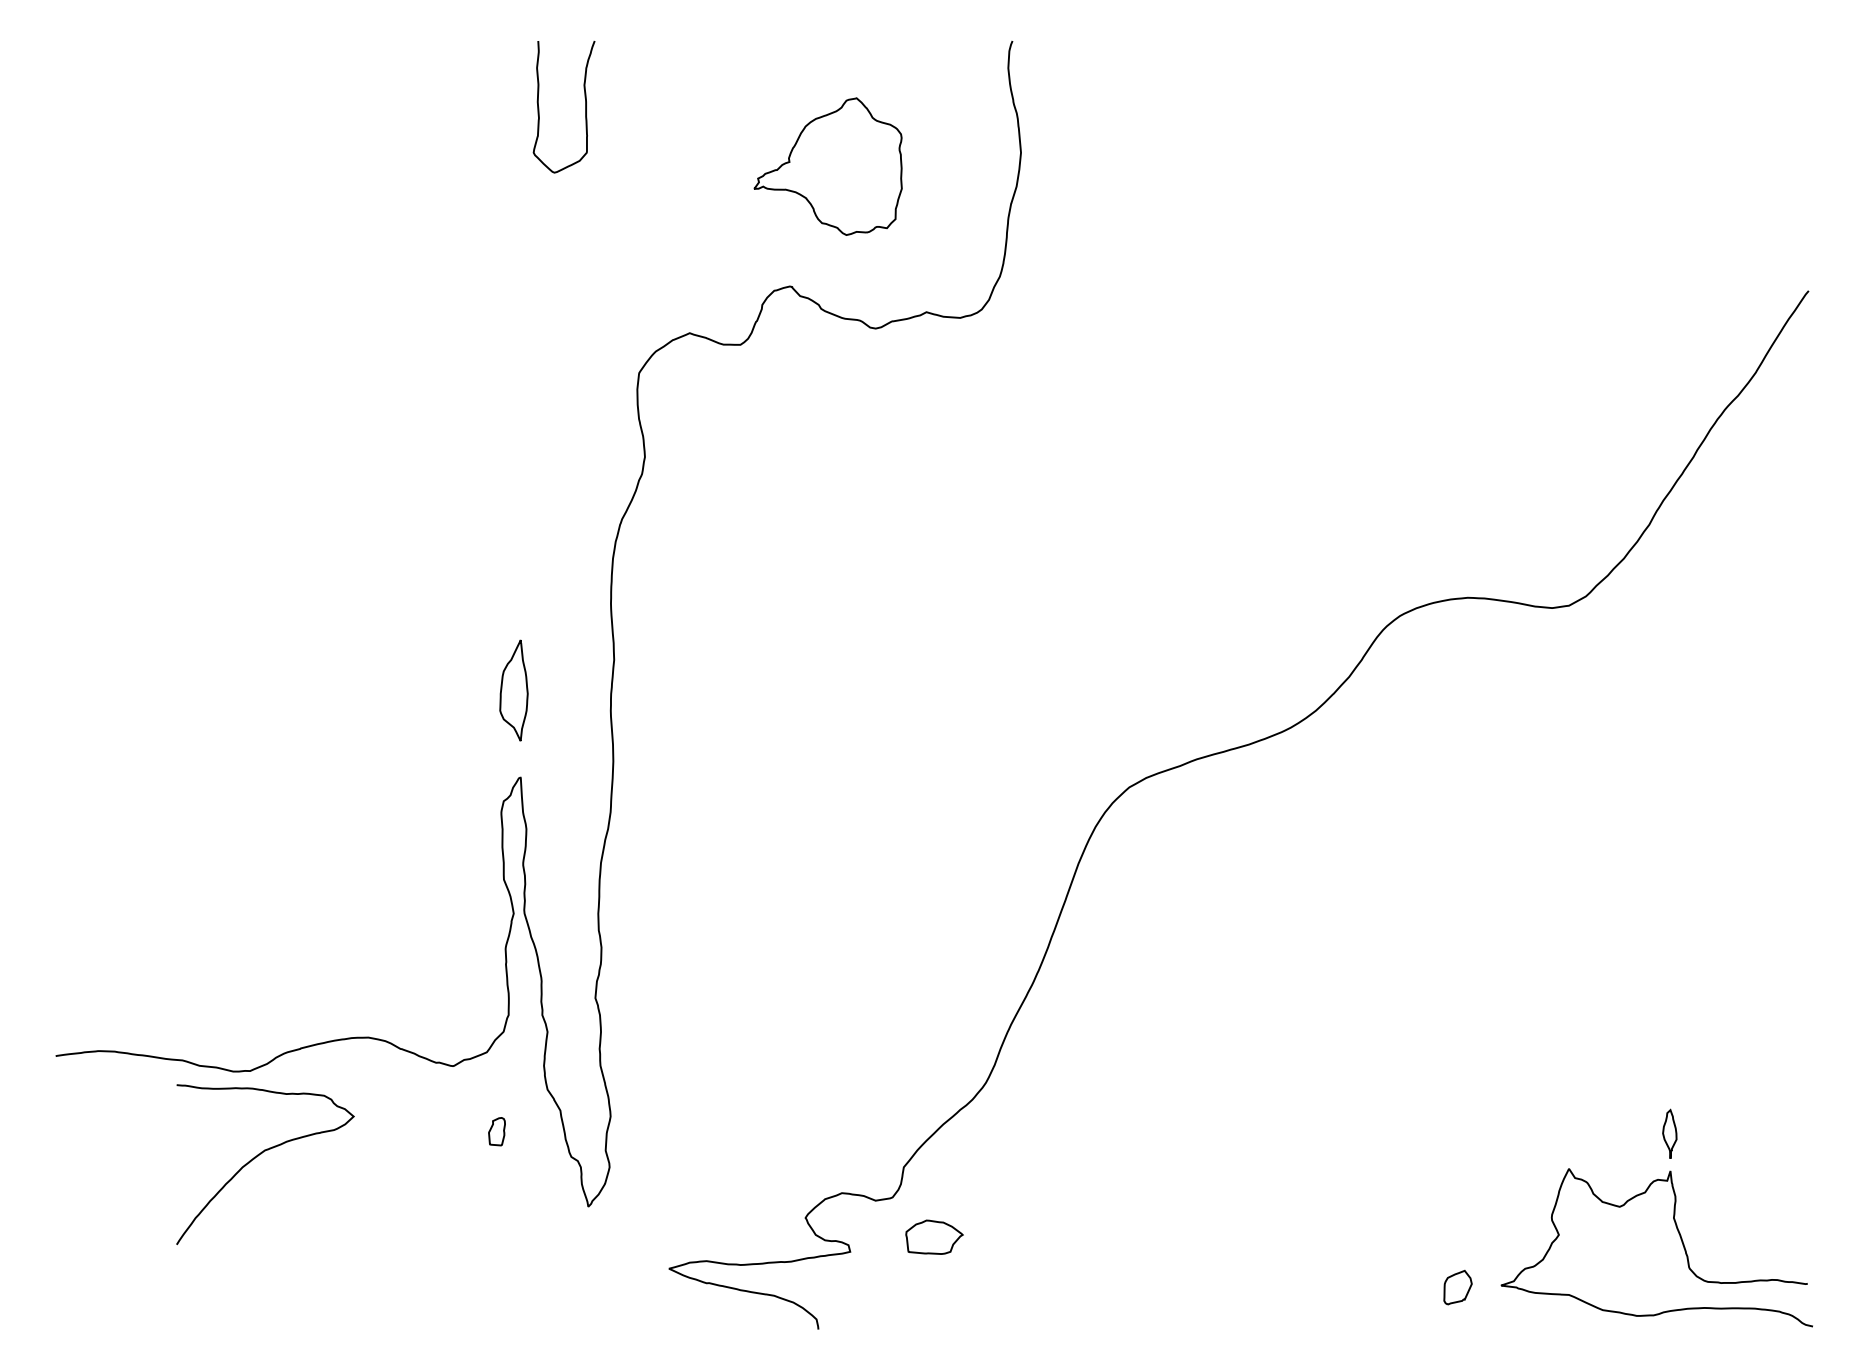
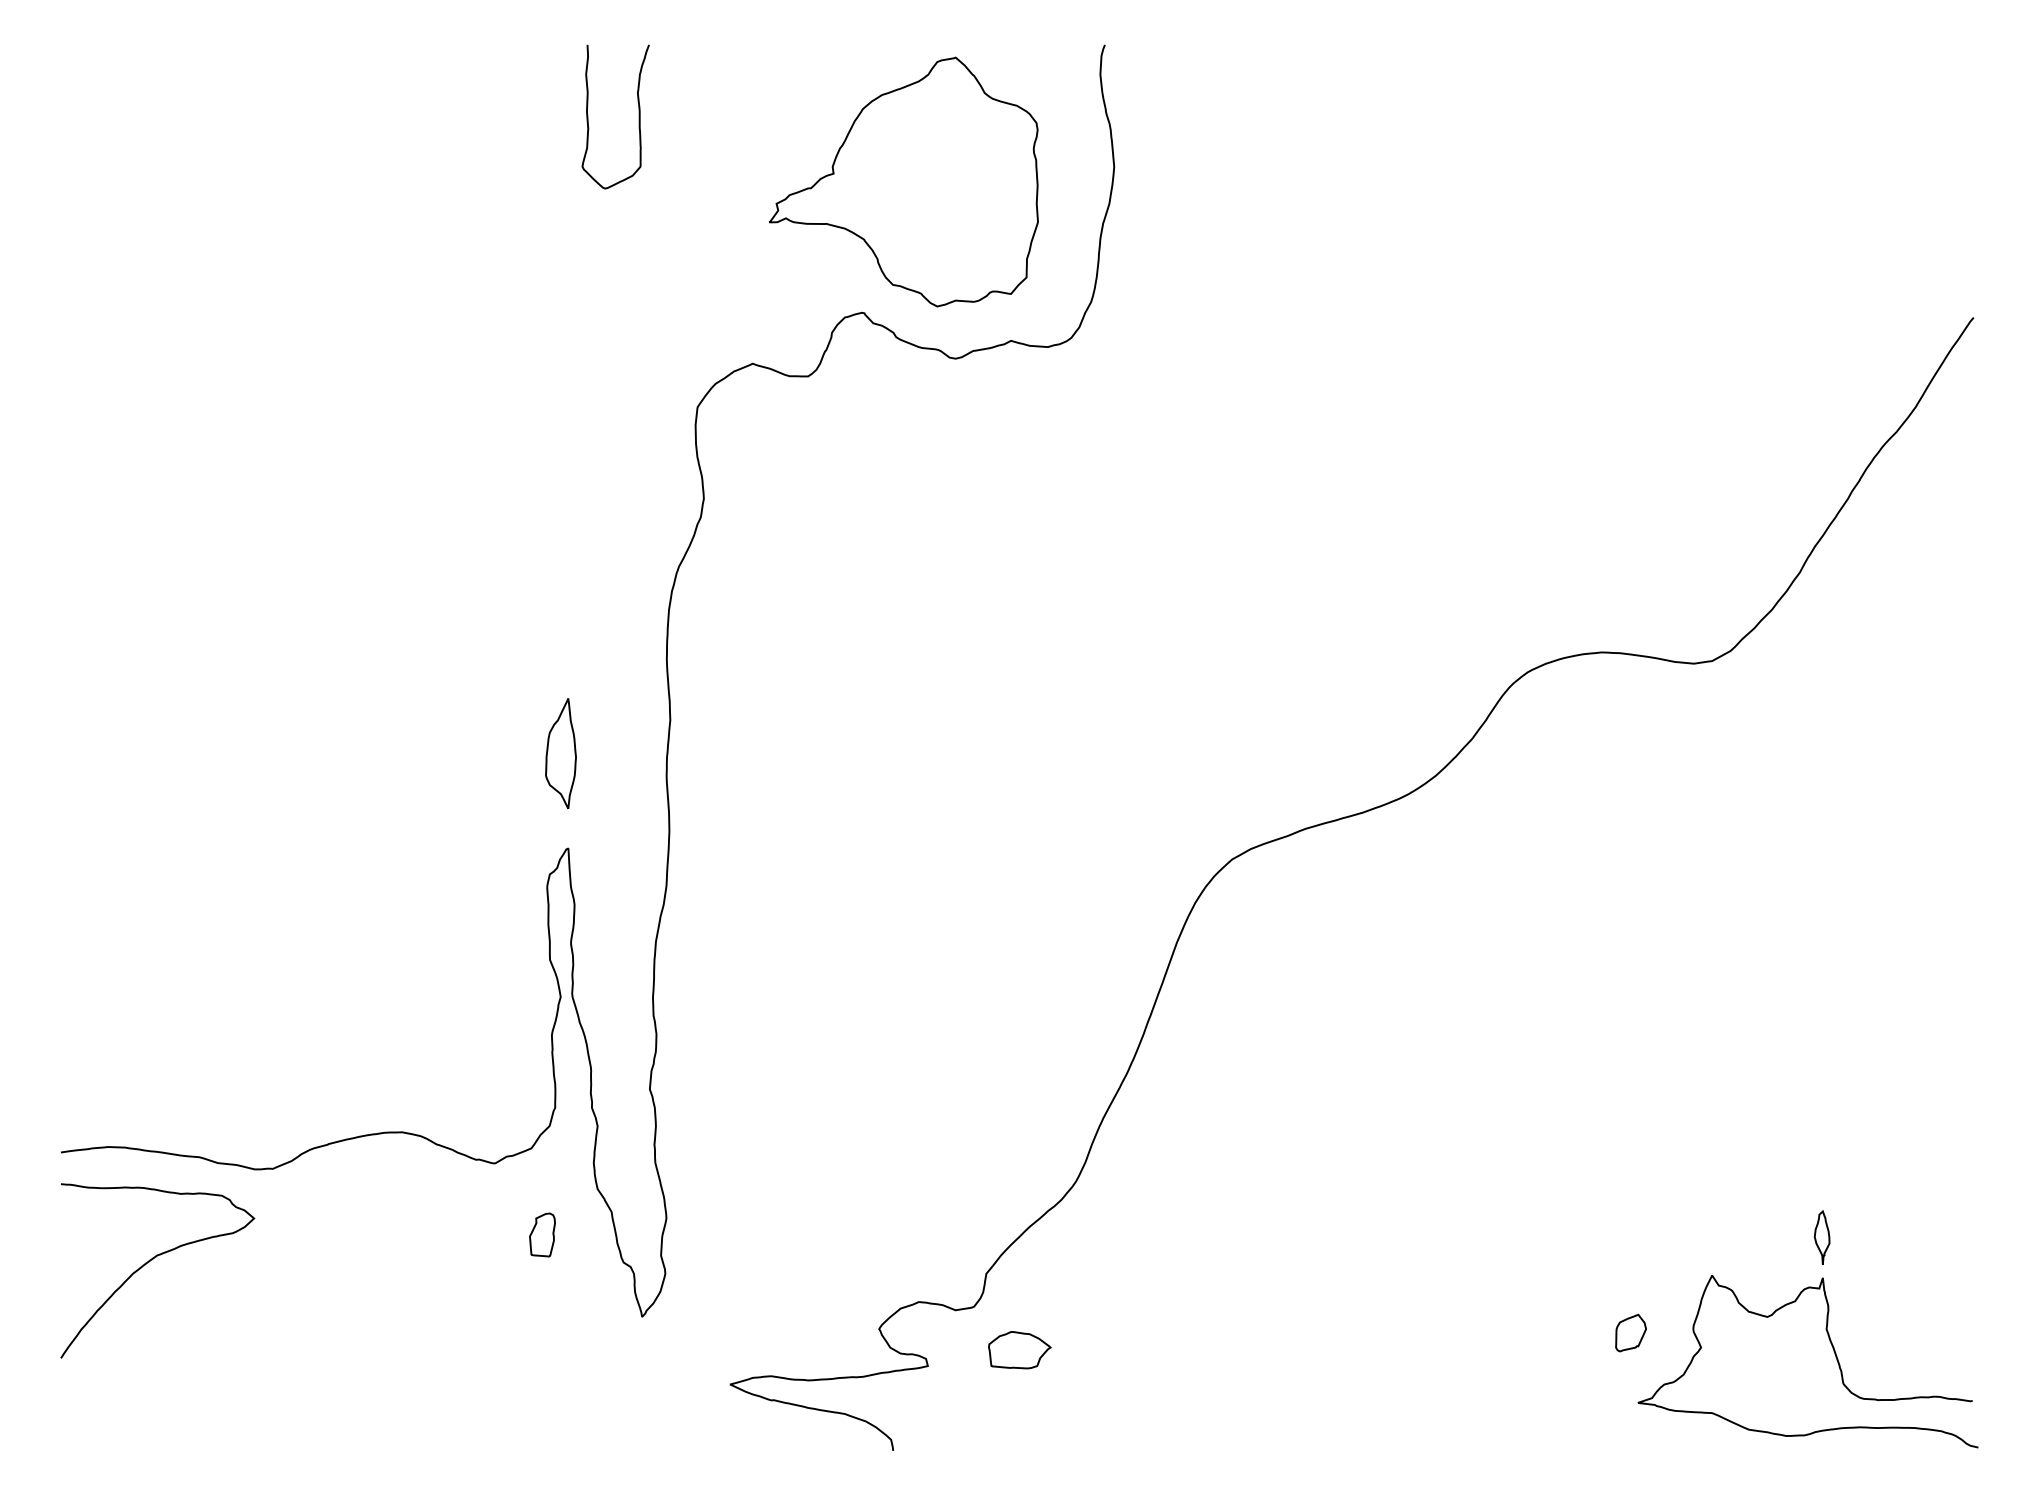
part: (827, 166) -> (903, 181), size x1.67
part: (497, 1131) -> (542, 1234), size x1.43
curve: (260, 1155) -> (152, 1260), moved
part: (1457, 1287) -> (1630, 1332), moved

